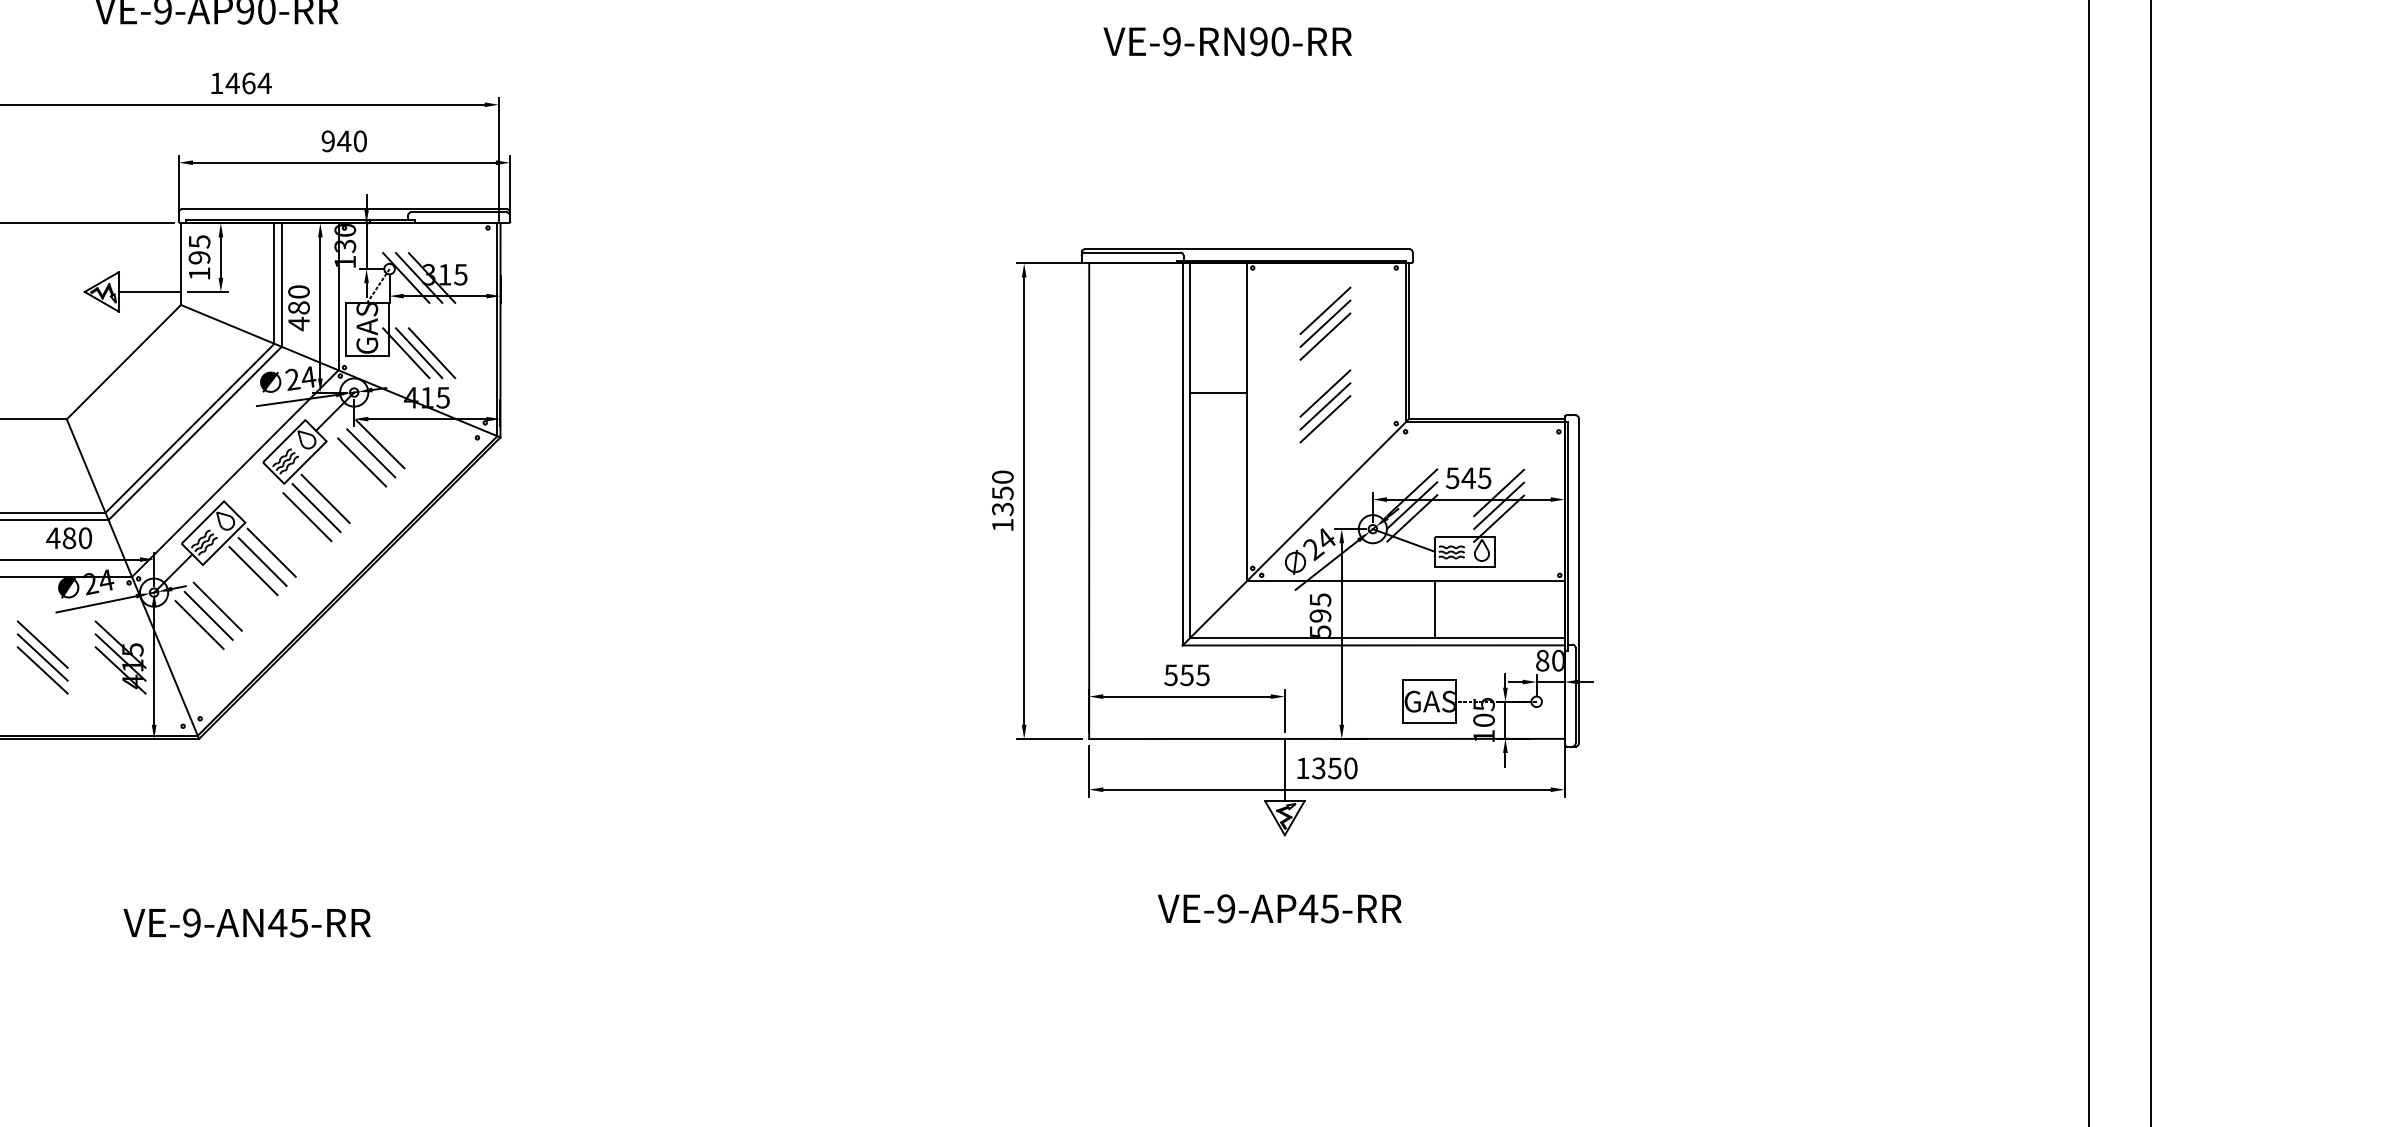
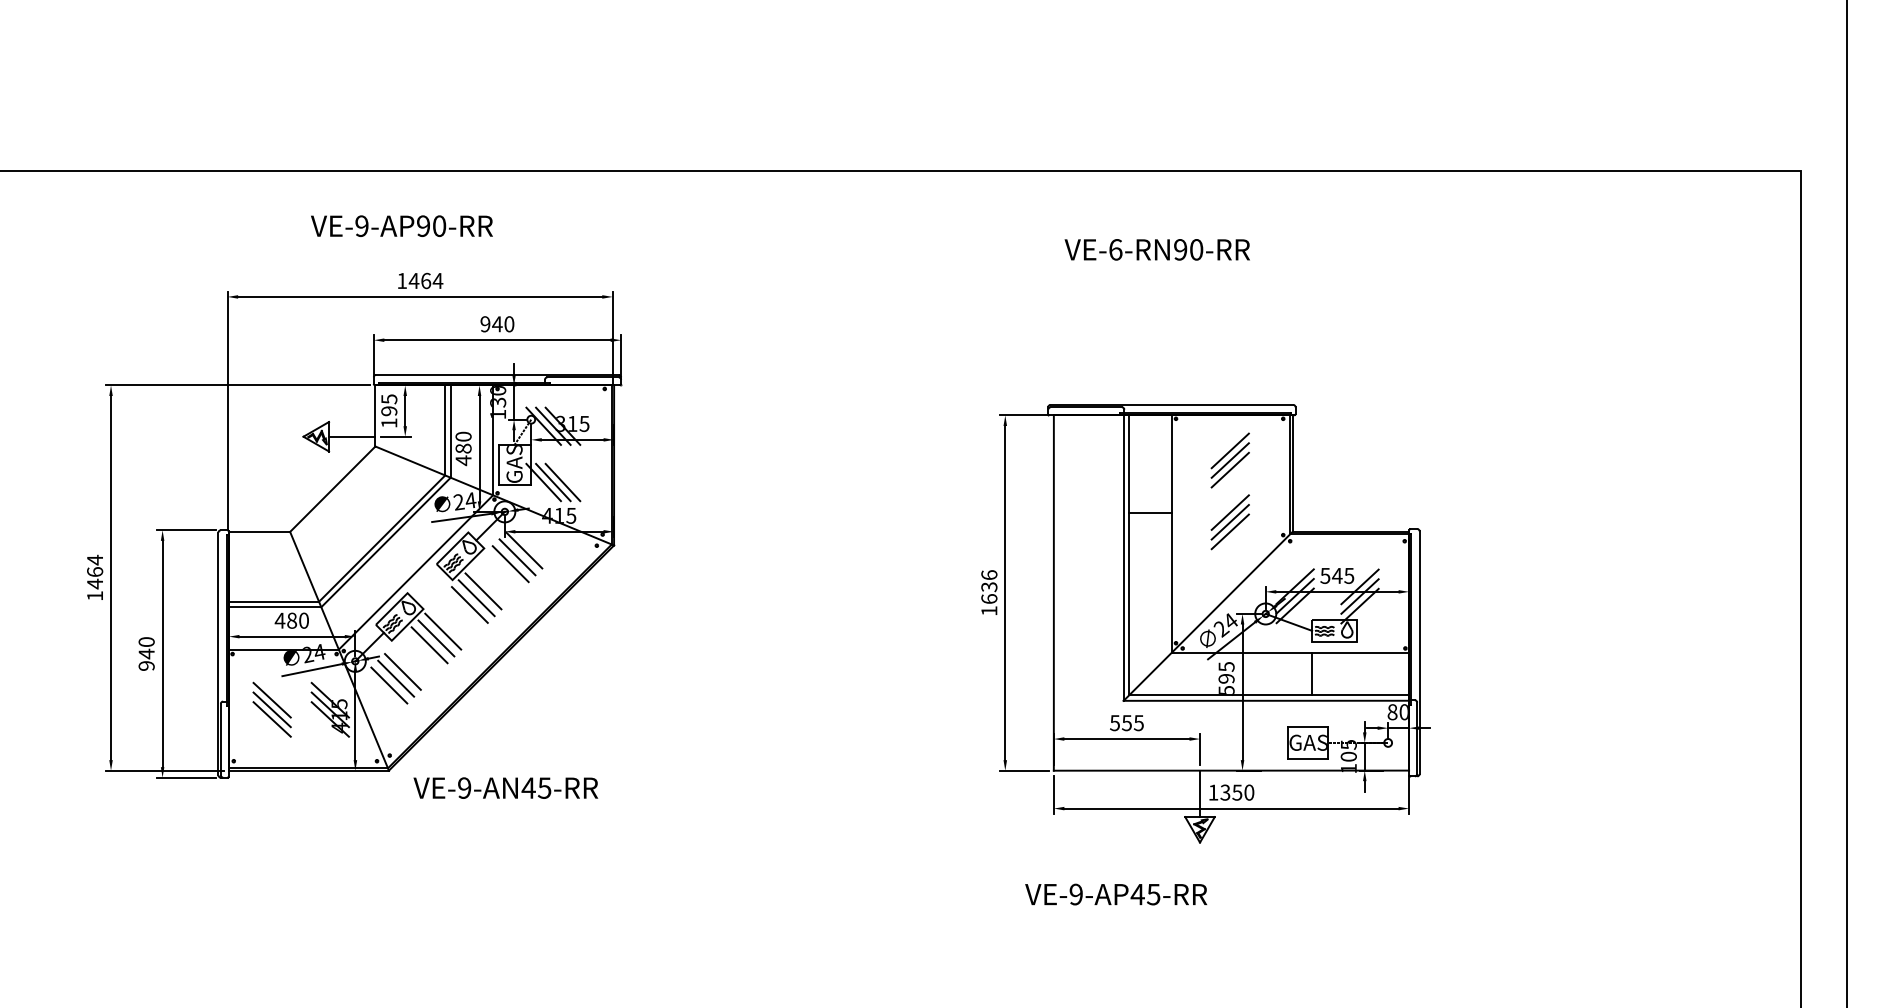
text: (1171, 41) -> (1115, 249), VE-9-RN90-RR -> VE-6-RN90-RR
text: (1003, 493) -> (989, 587), 1350 -> 1636
text: (1280, 908) -> (1116, 894), moved
text: (246, 922) -> (505, 787), moved

